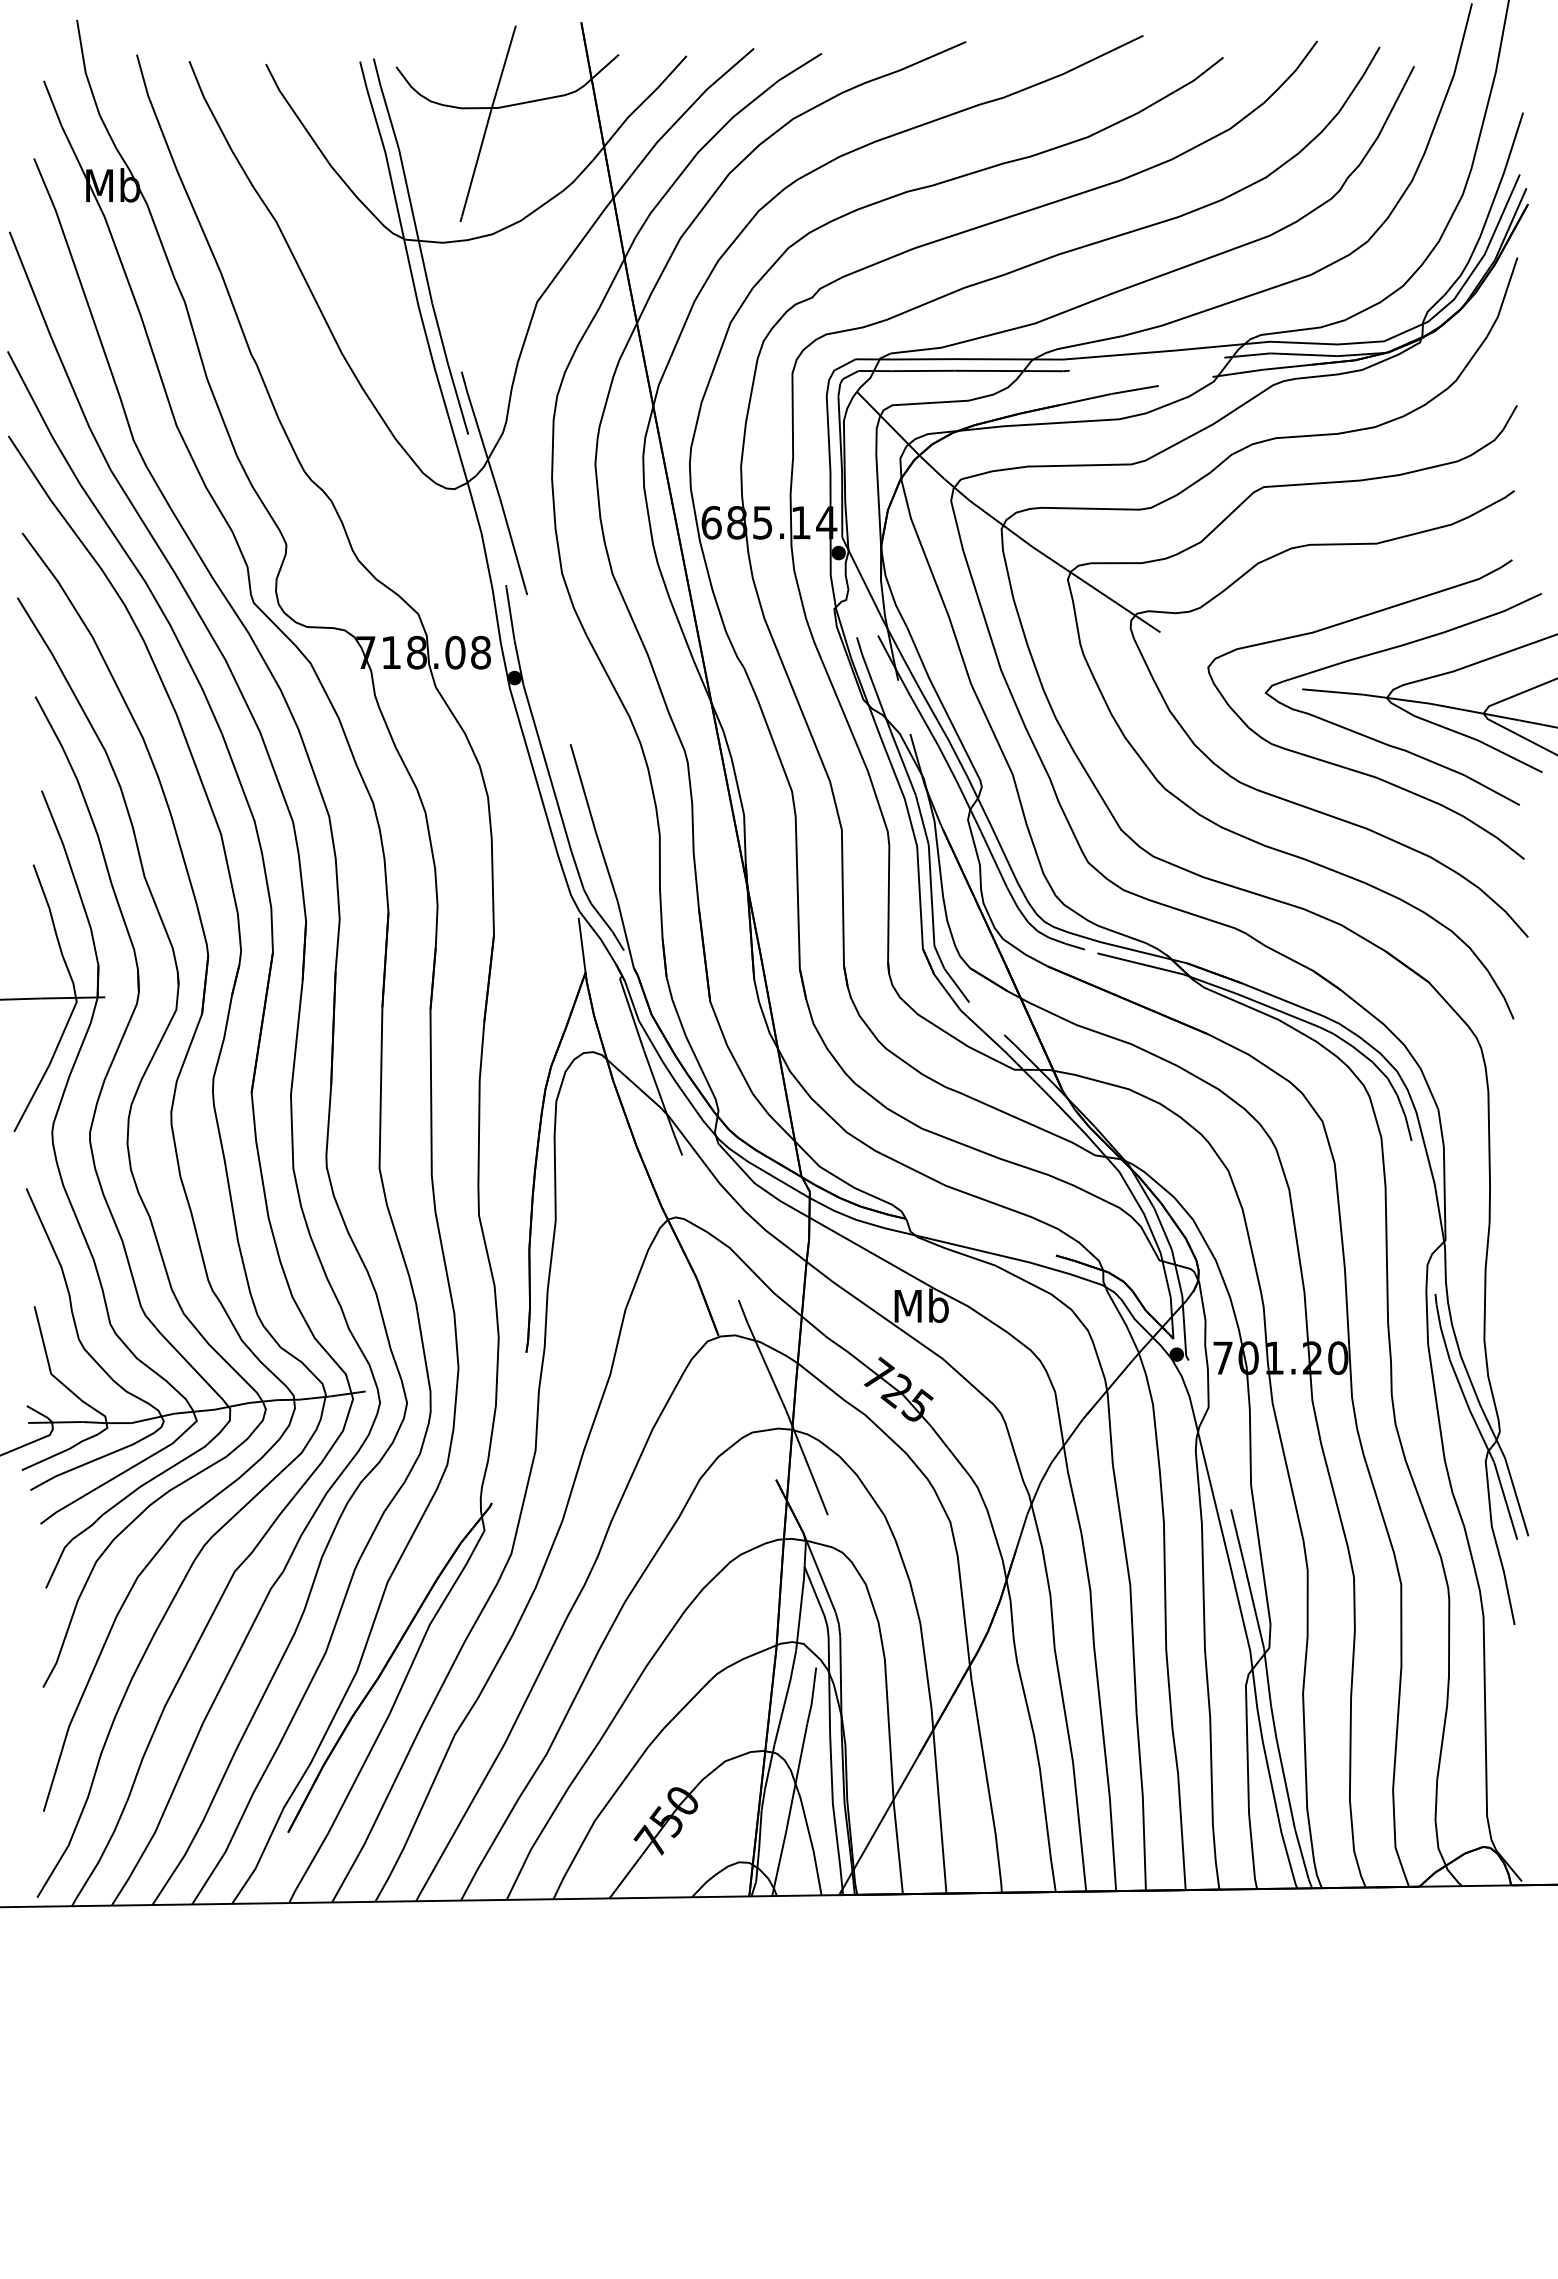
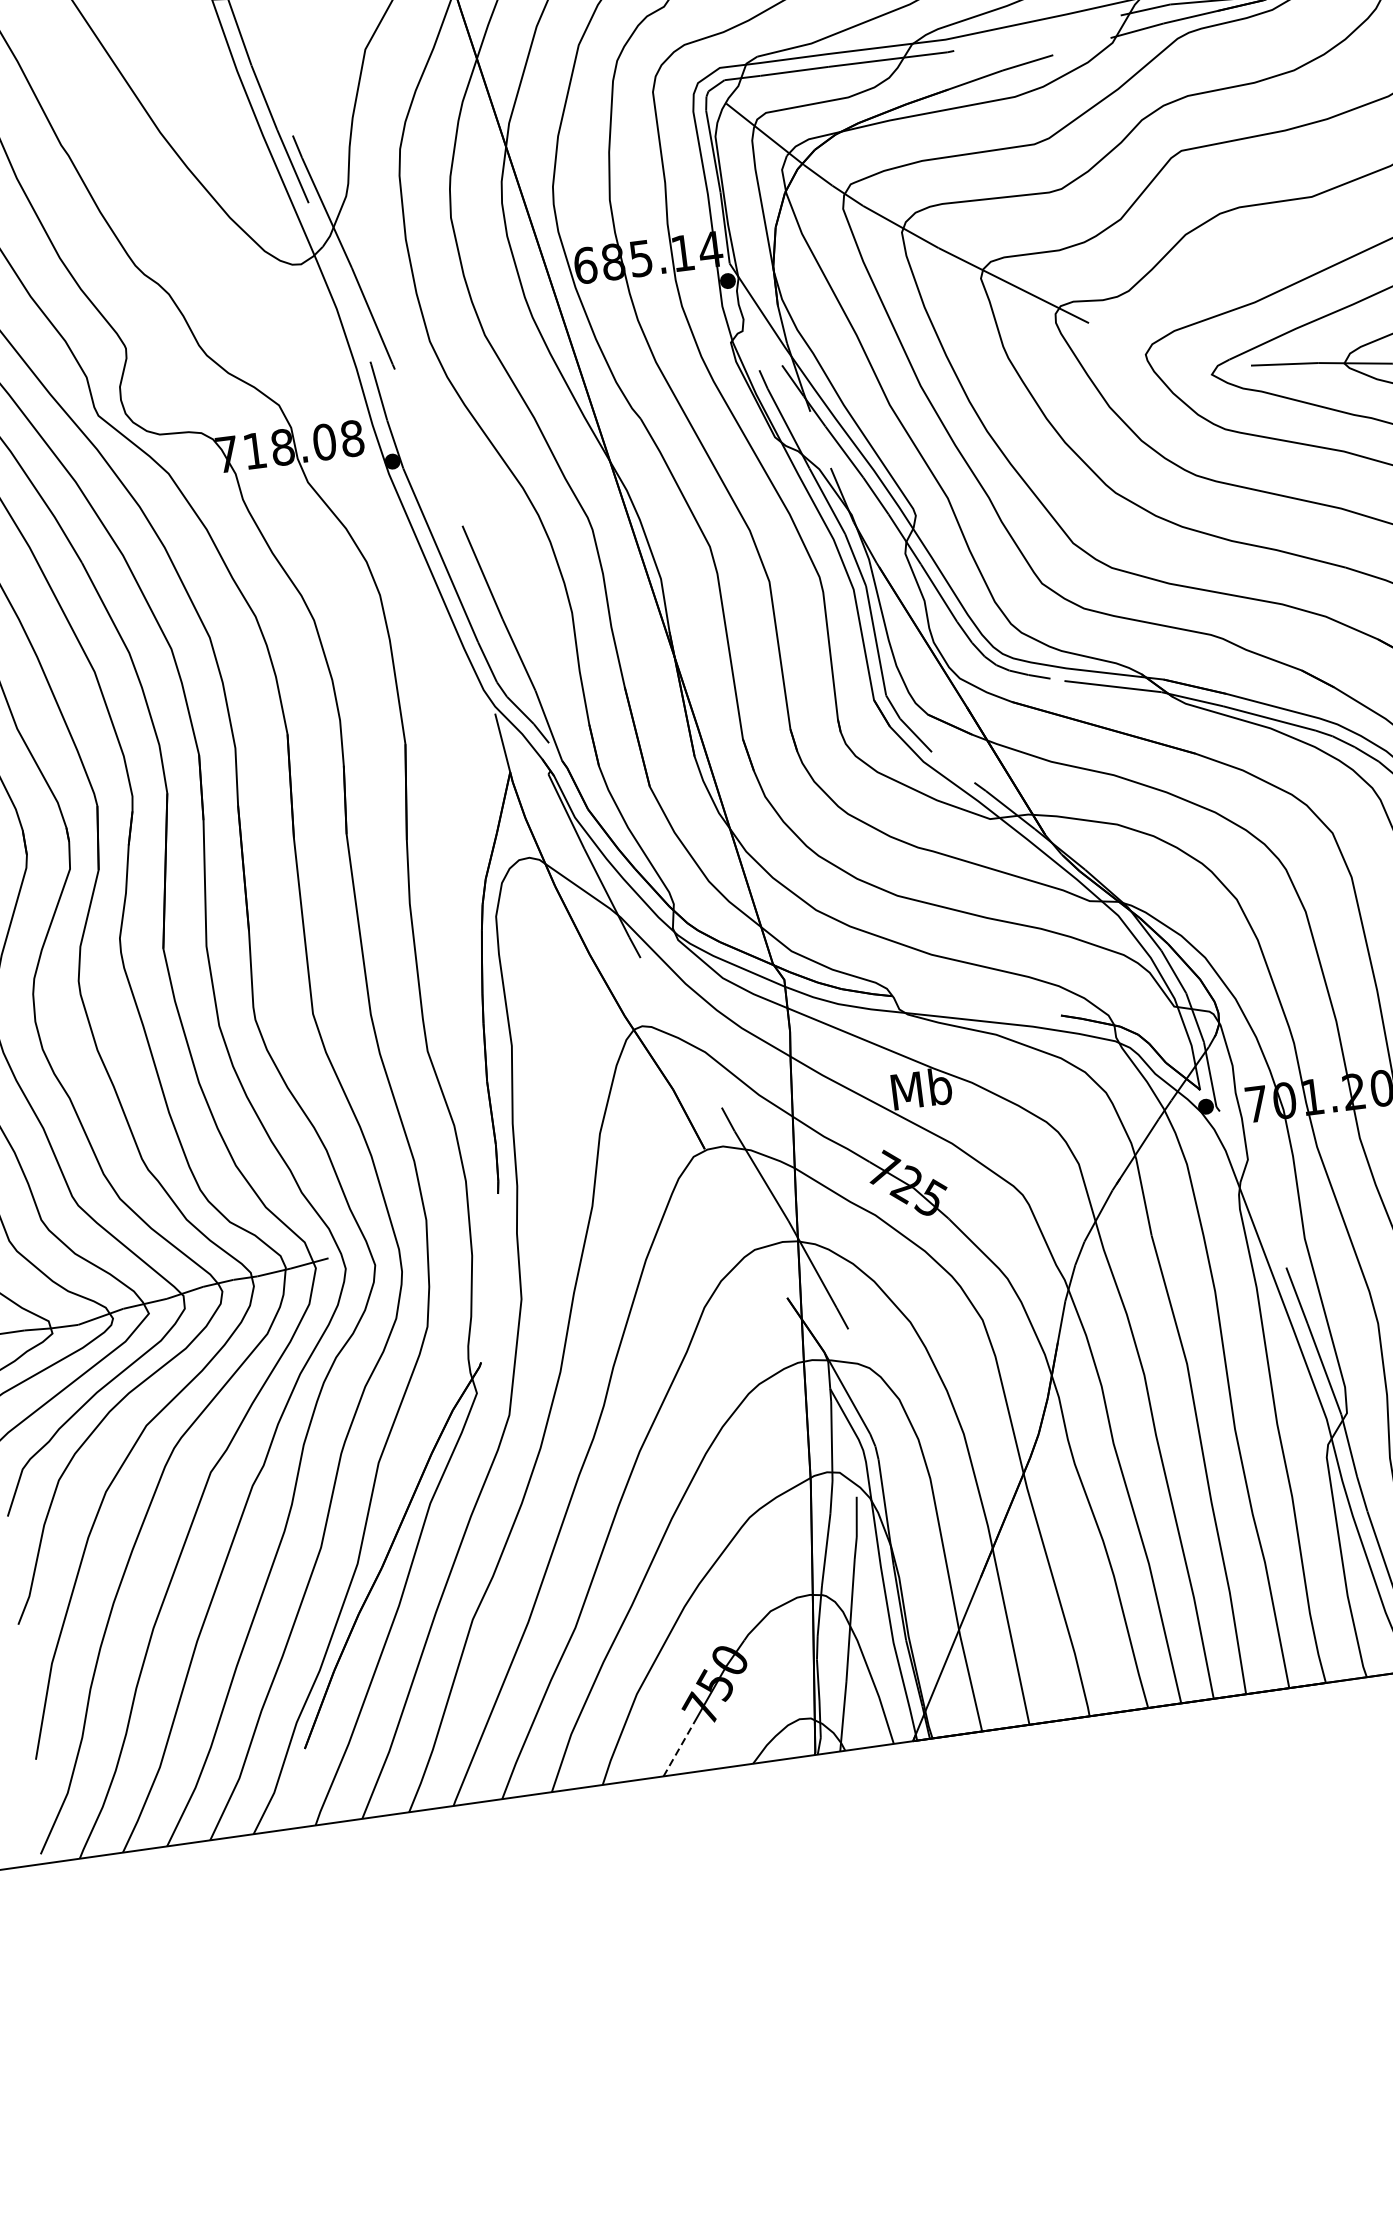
line: (626, 1876) -> (678, 1750), solid -> dashed

